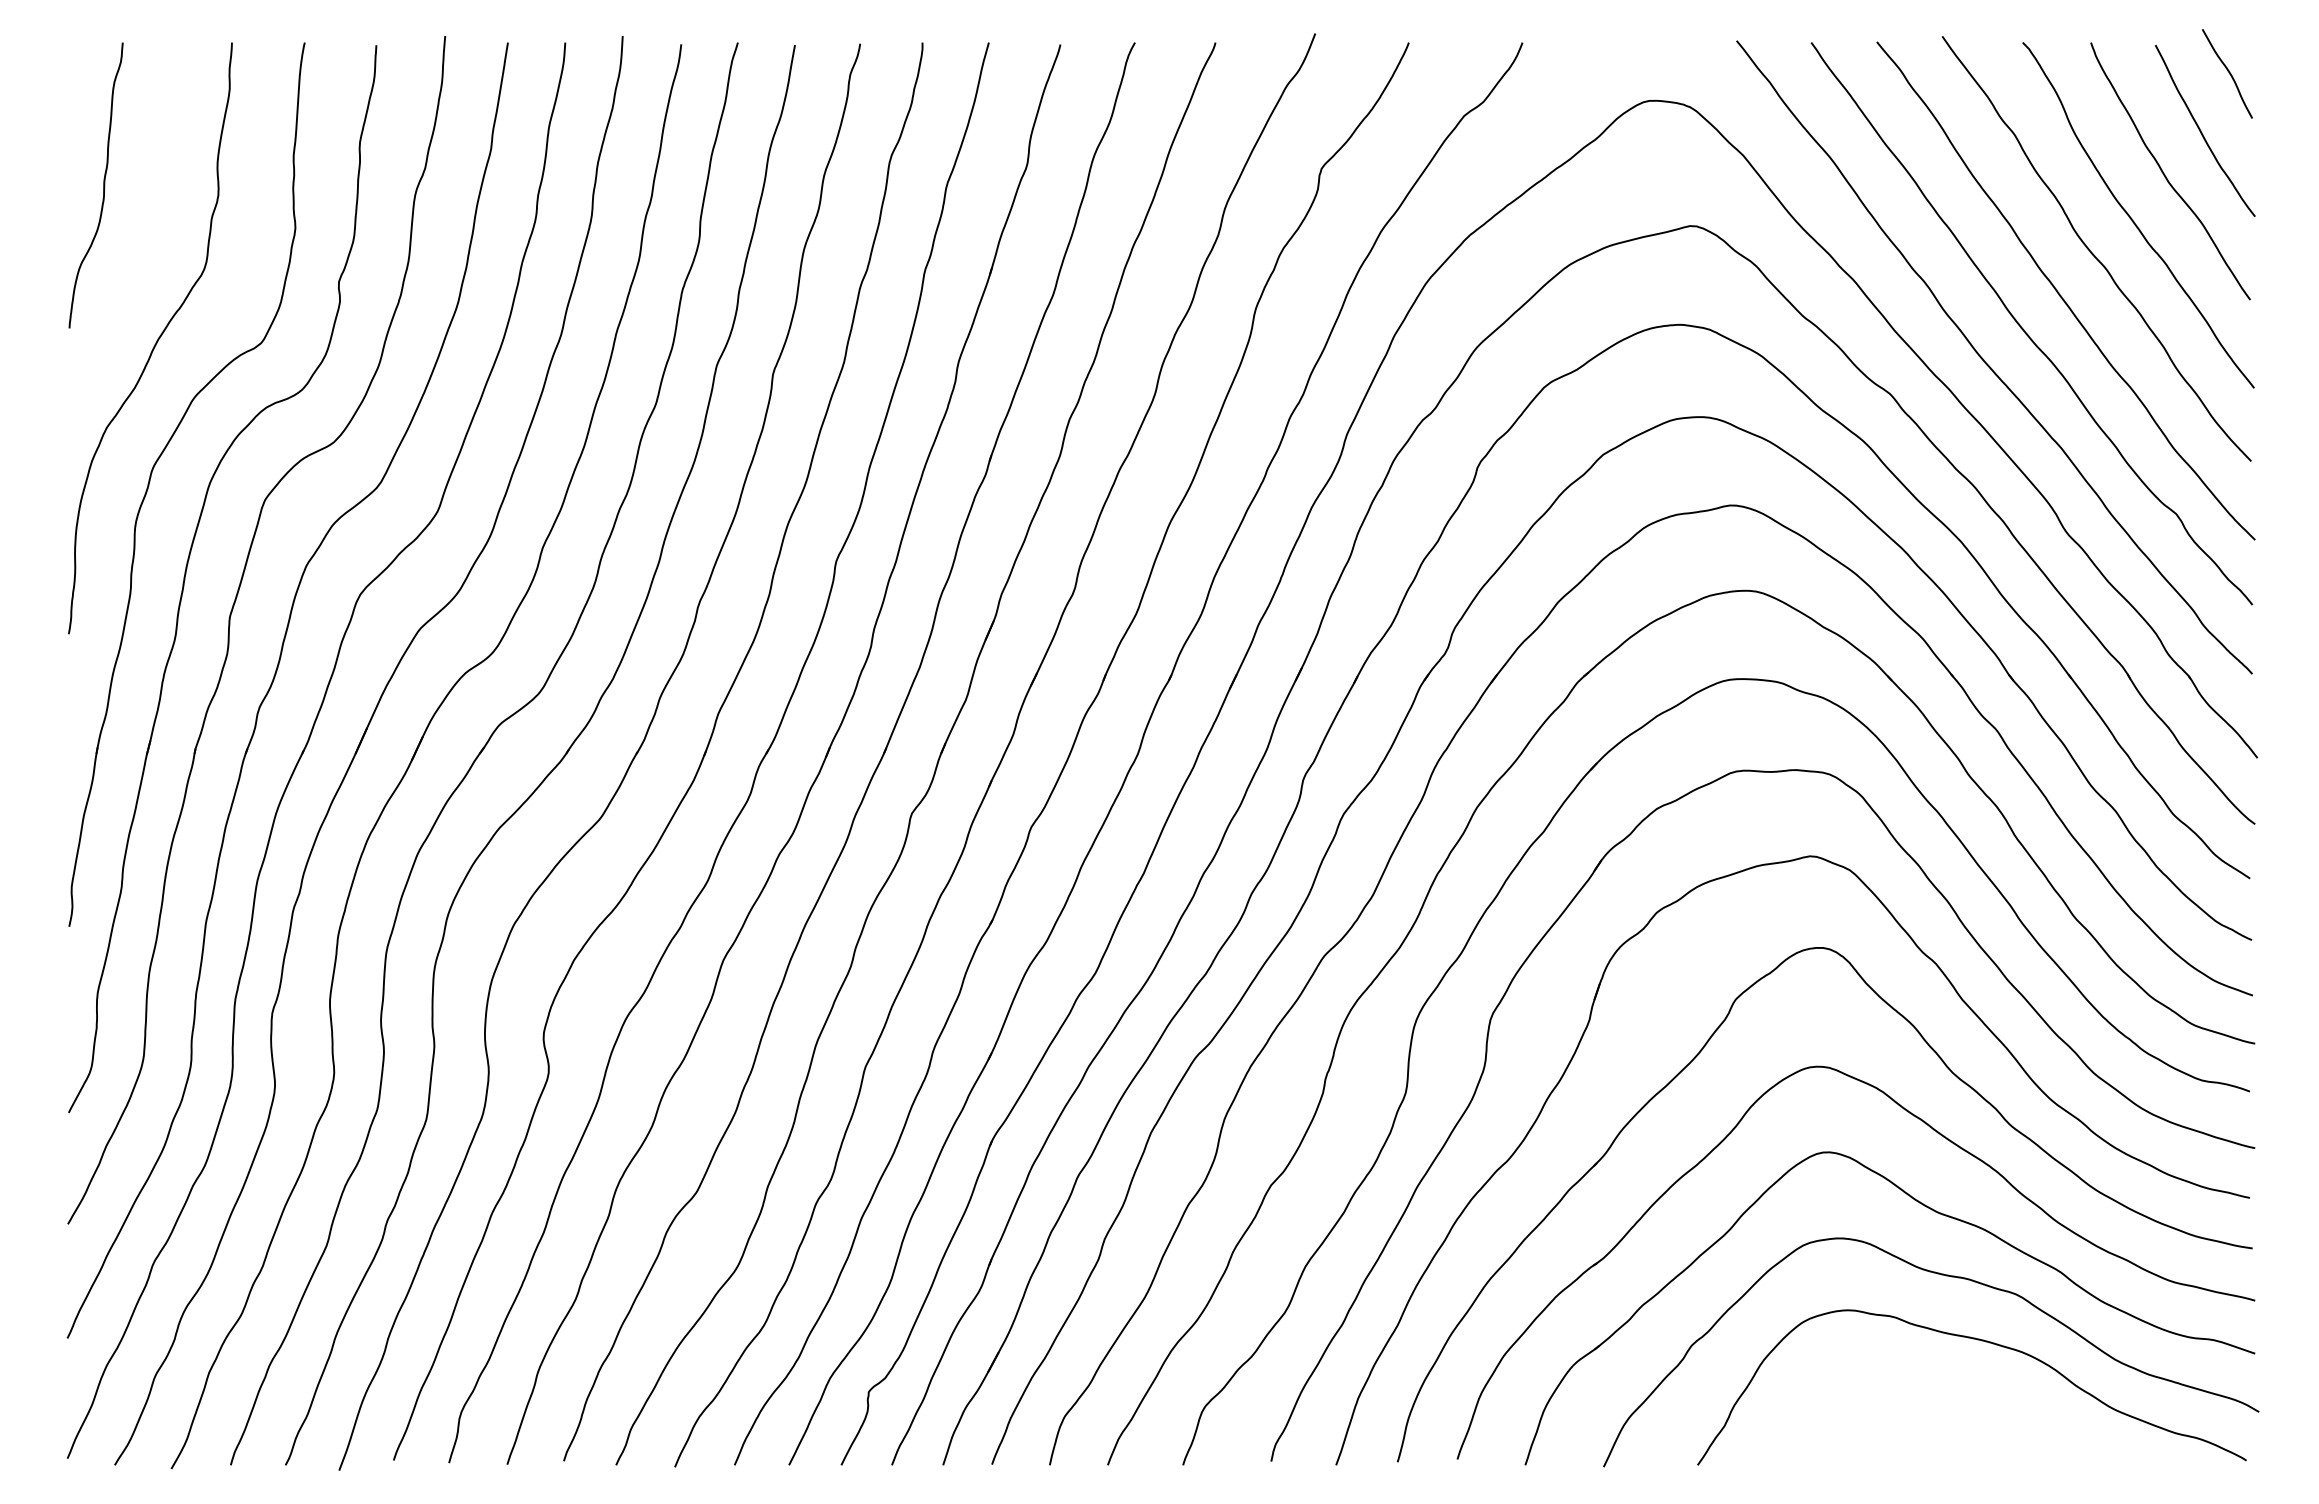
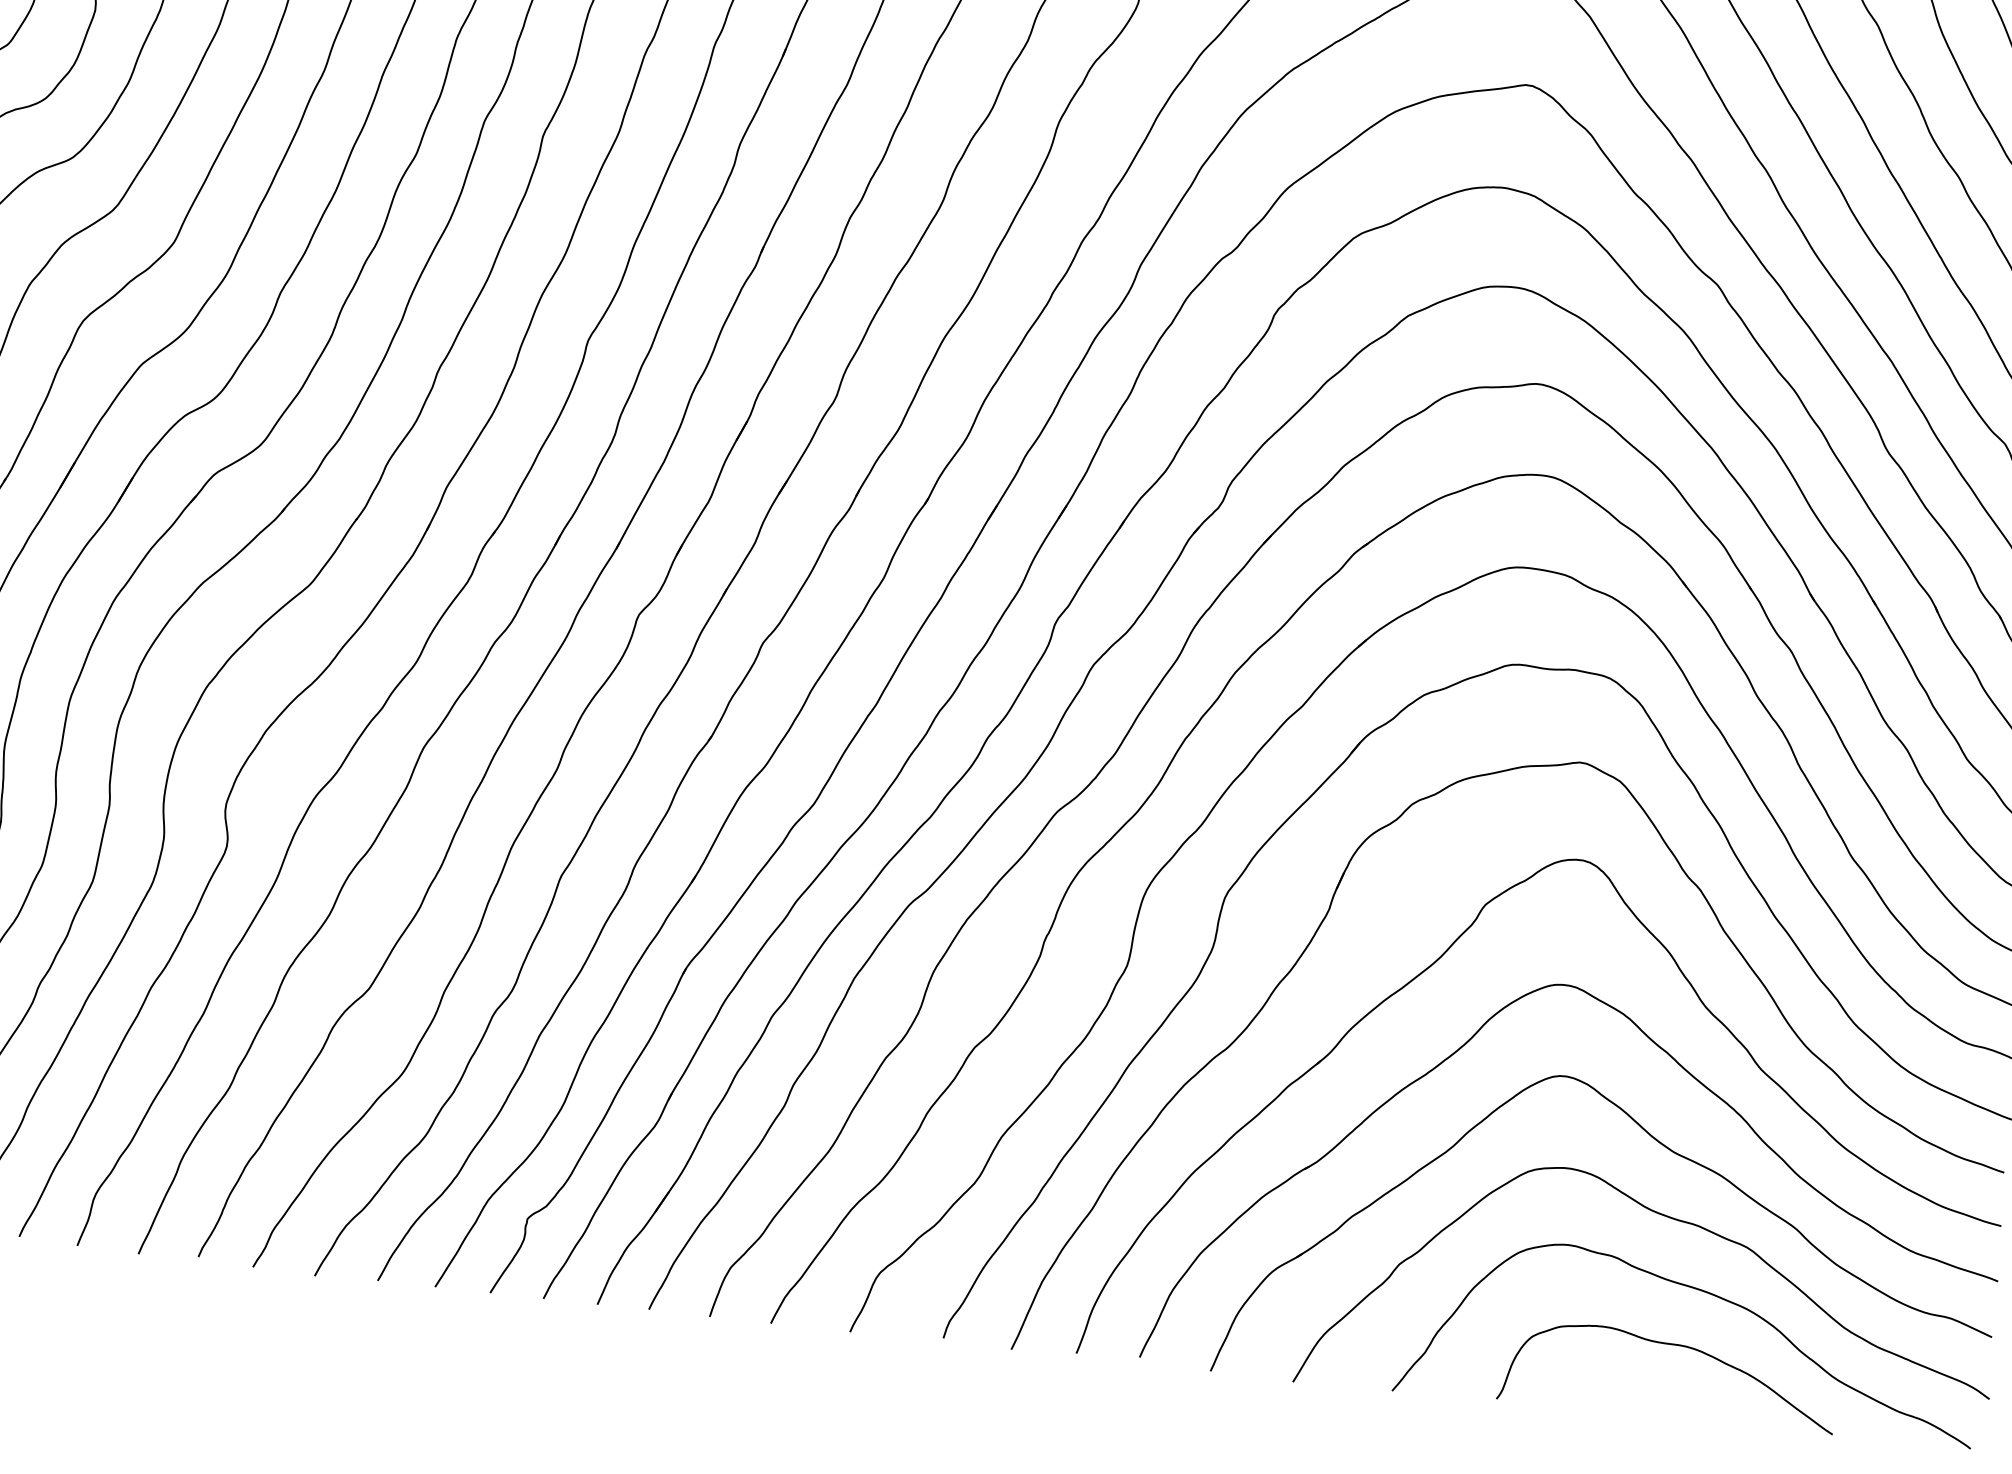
curve: (1955, 1393) -> (1671, 1344), added

